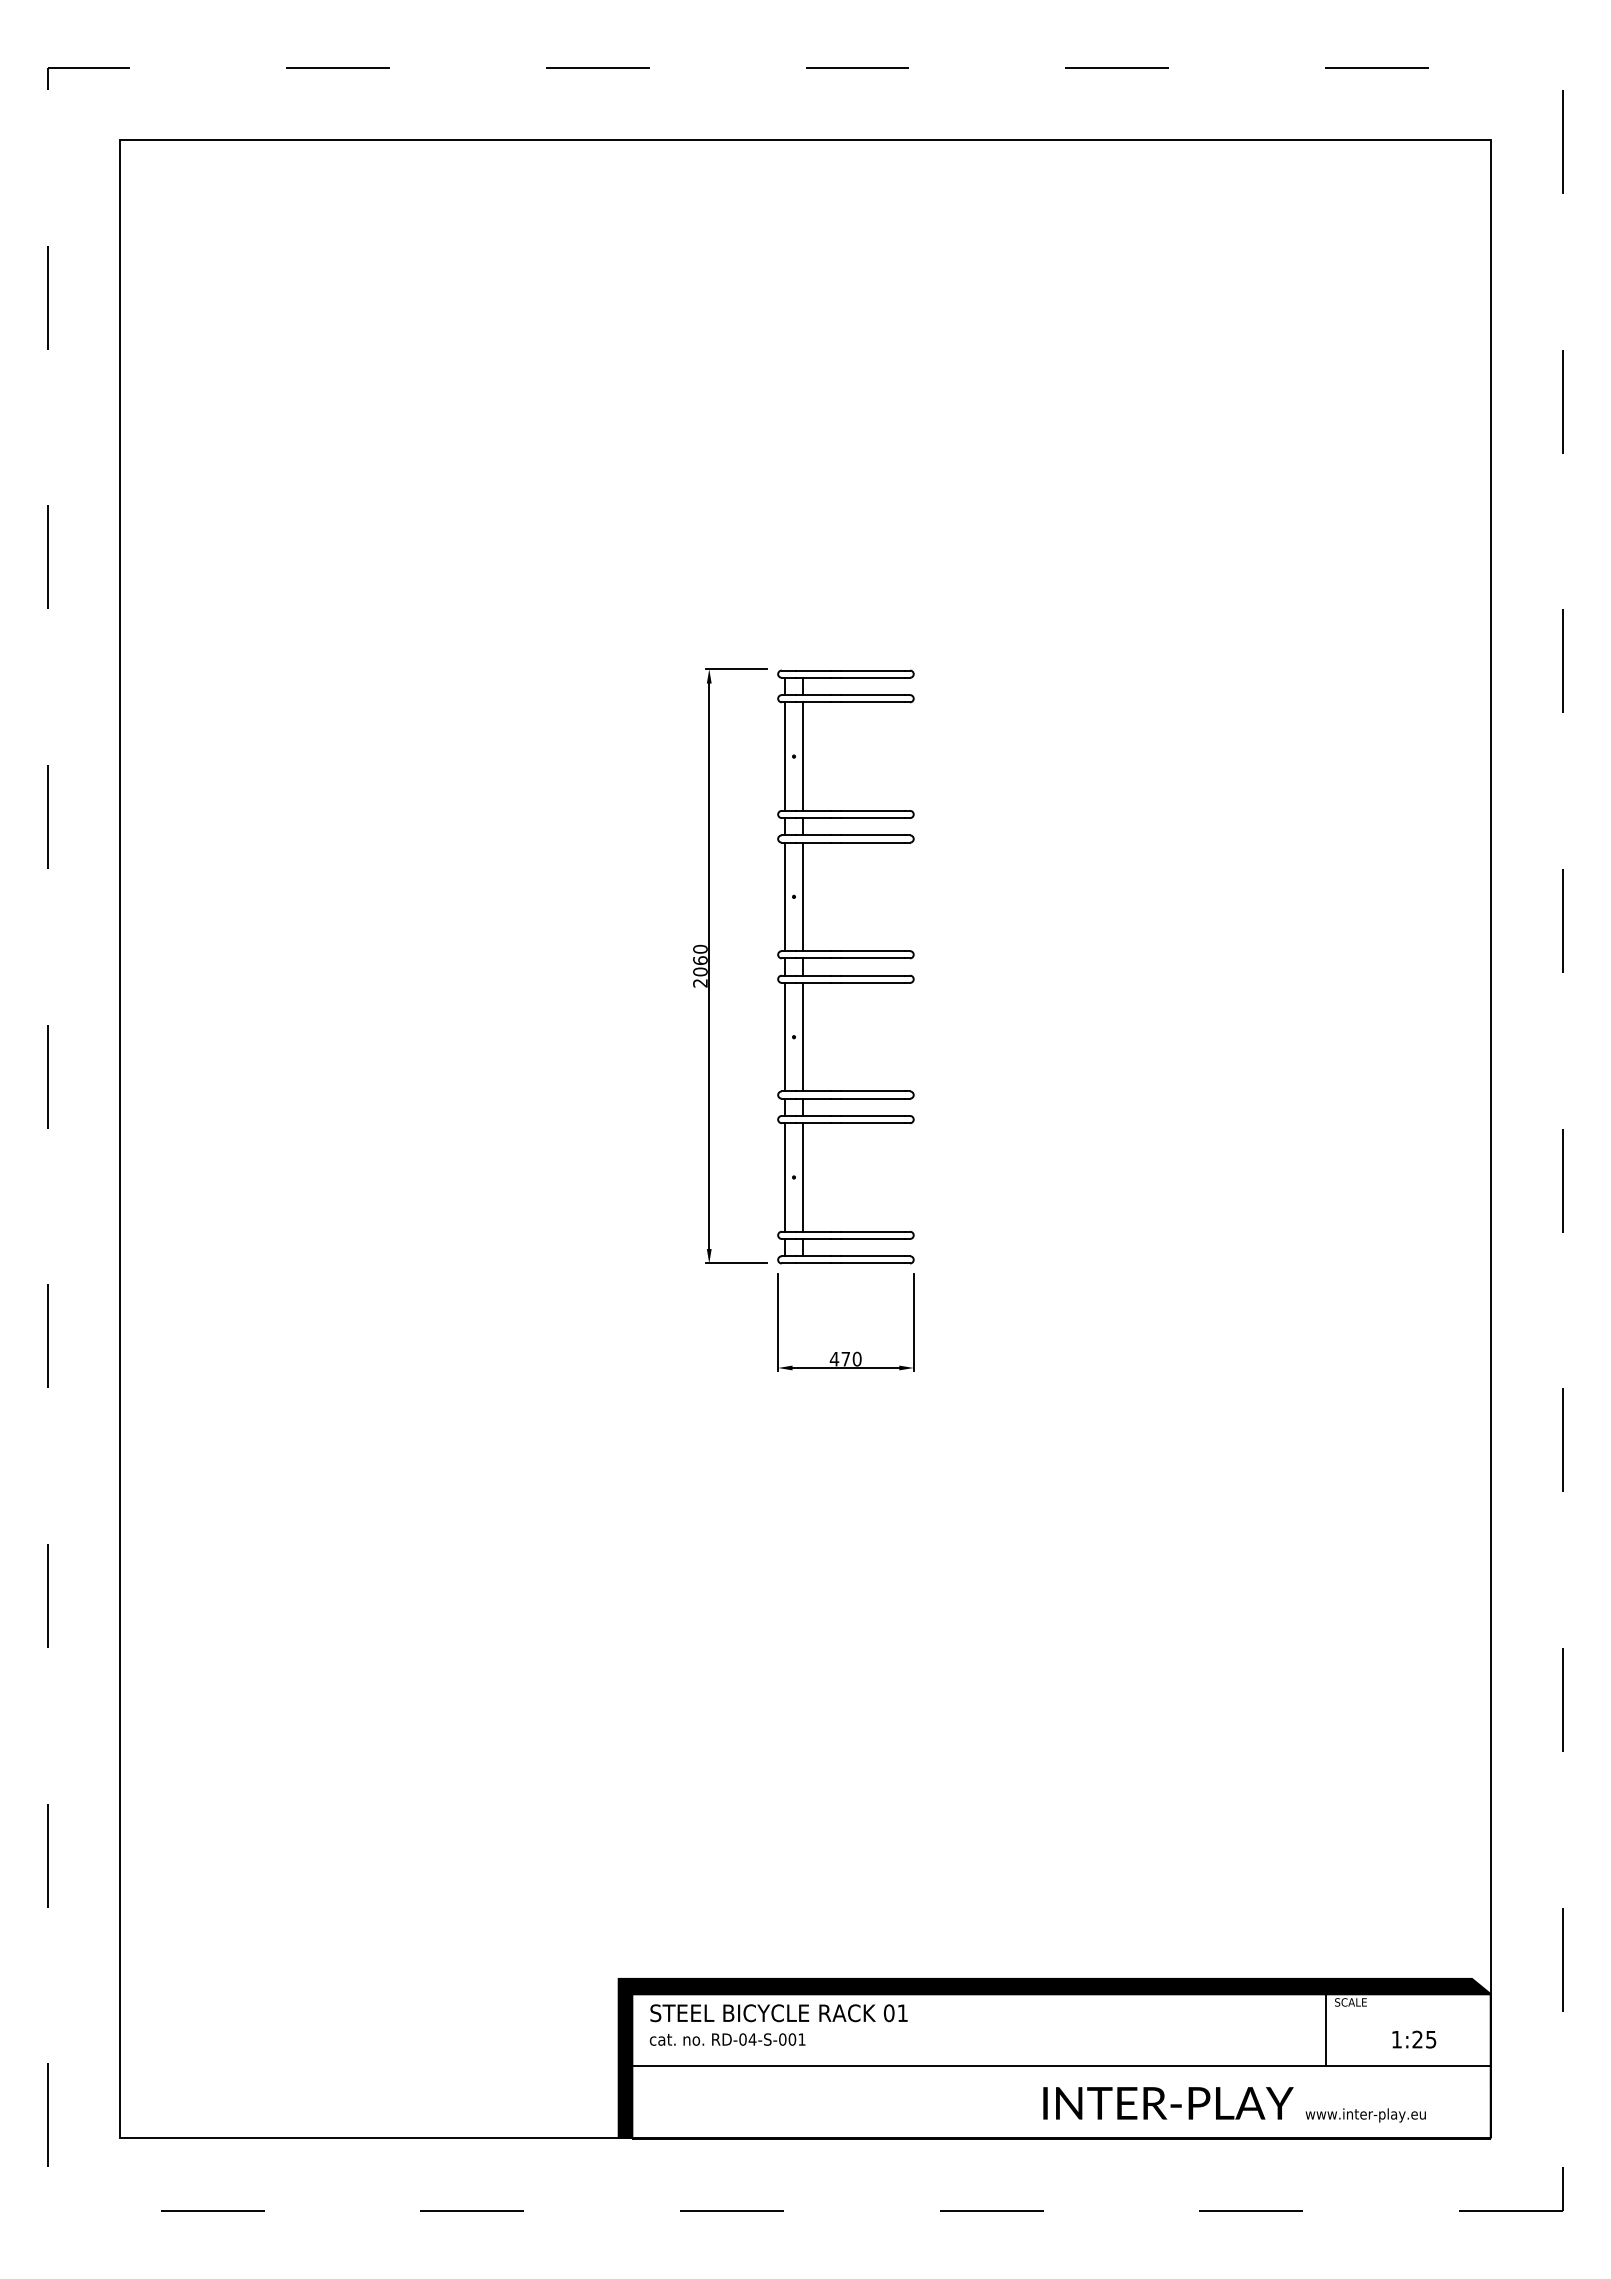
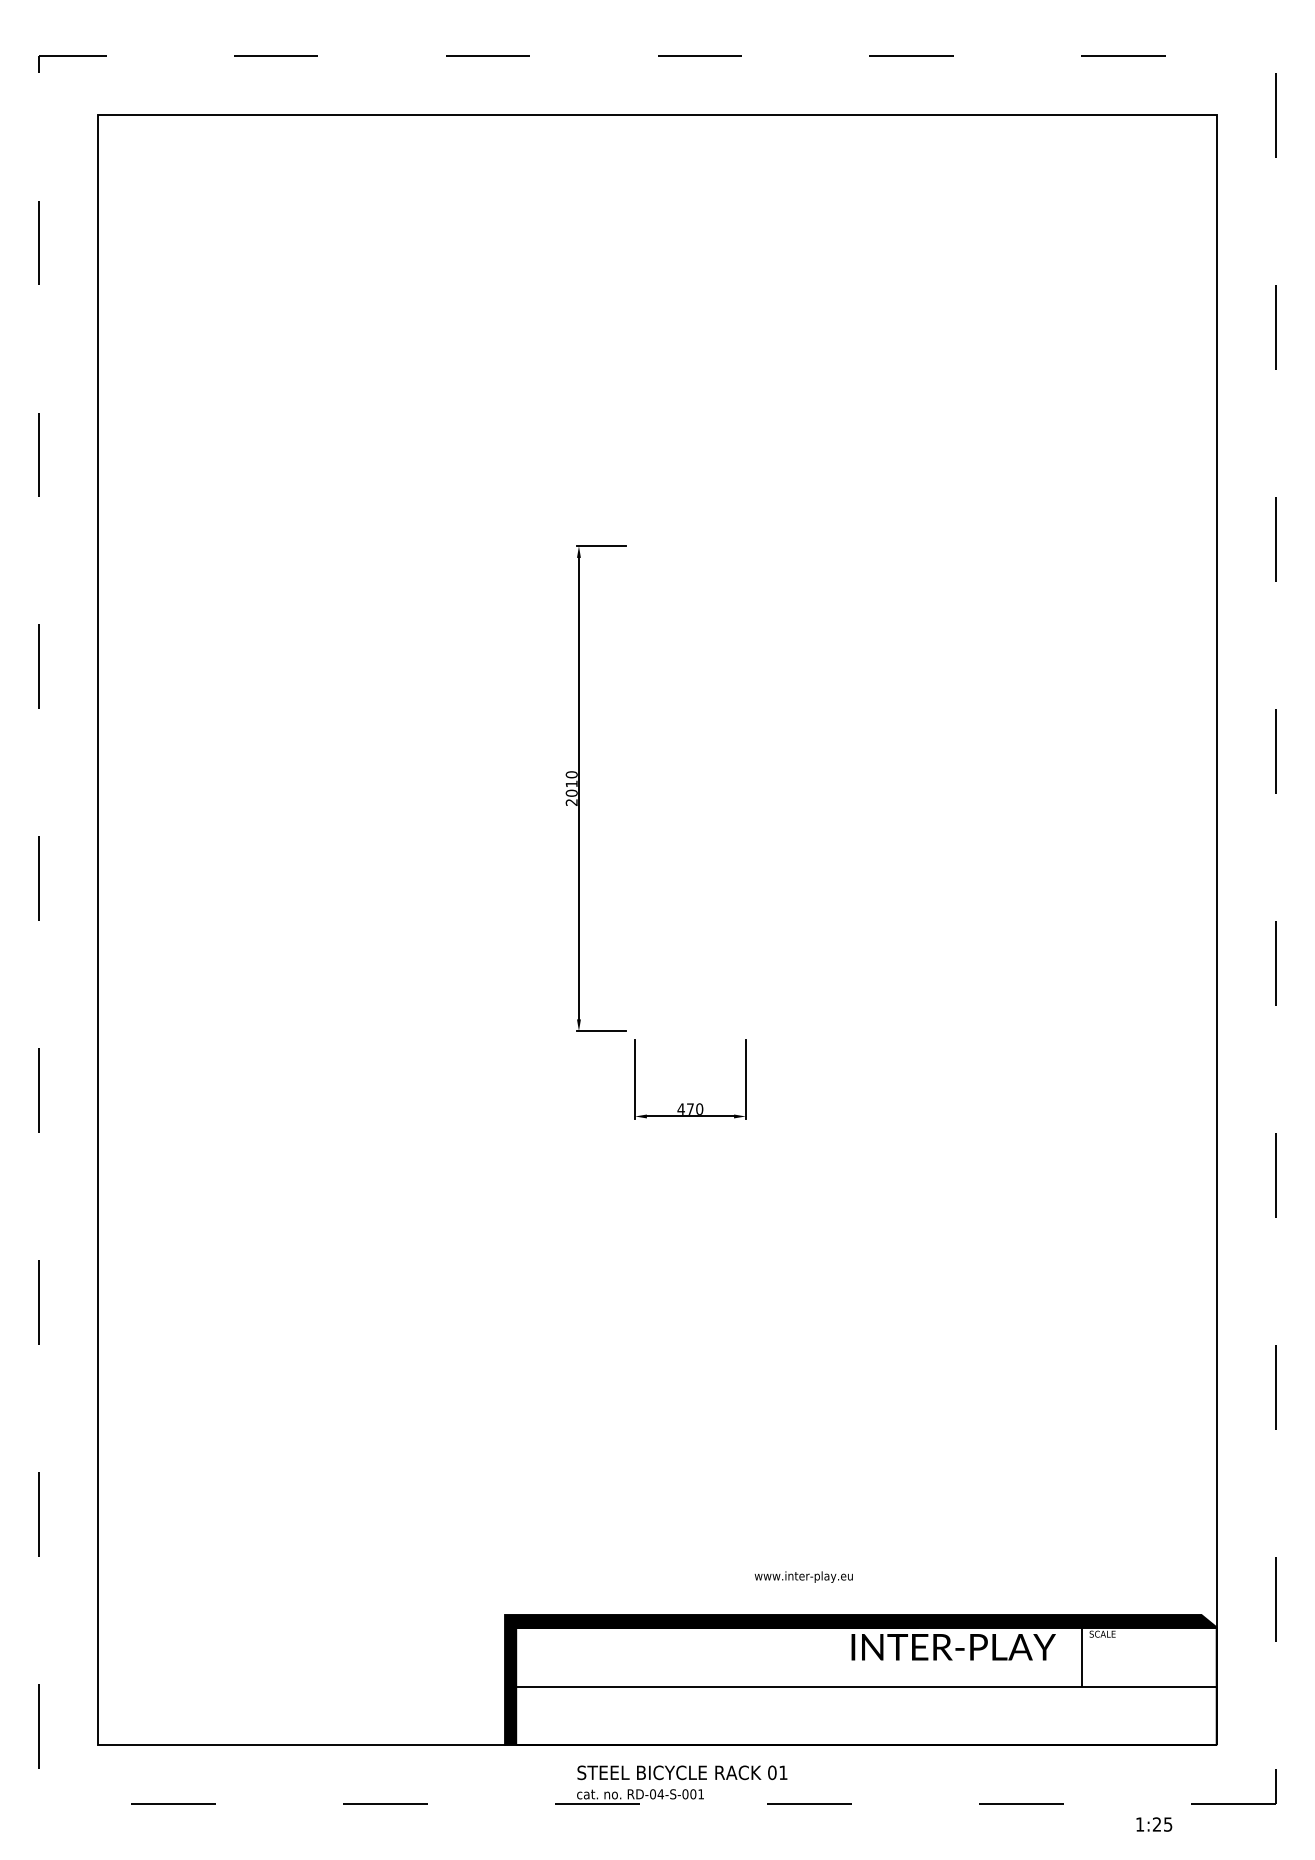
part: (845, 958) -> (690, 782), removed
text: (700, 960) -> (571, 783), 2060 -> 2010
text: (778, 2024) -> (681, 1782), moved
text: (1414, 2039) -> (1154, 1824), moved
text: (1168, 2103) -> (953, 1647), moved
text: (1365, 2115) -> (803, 1577), moved

